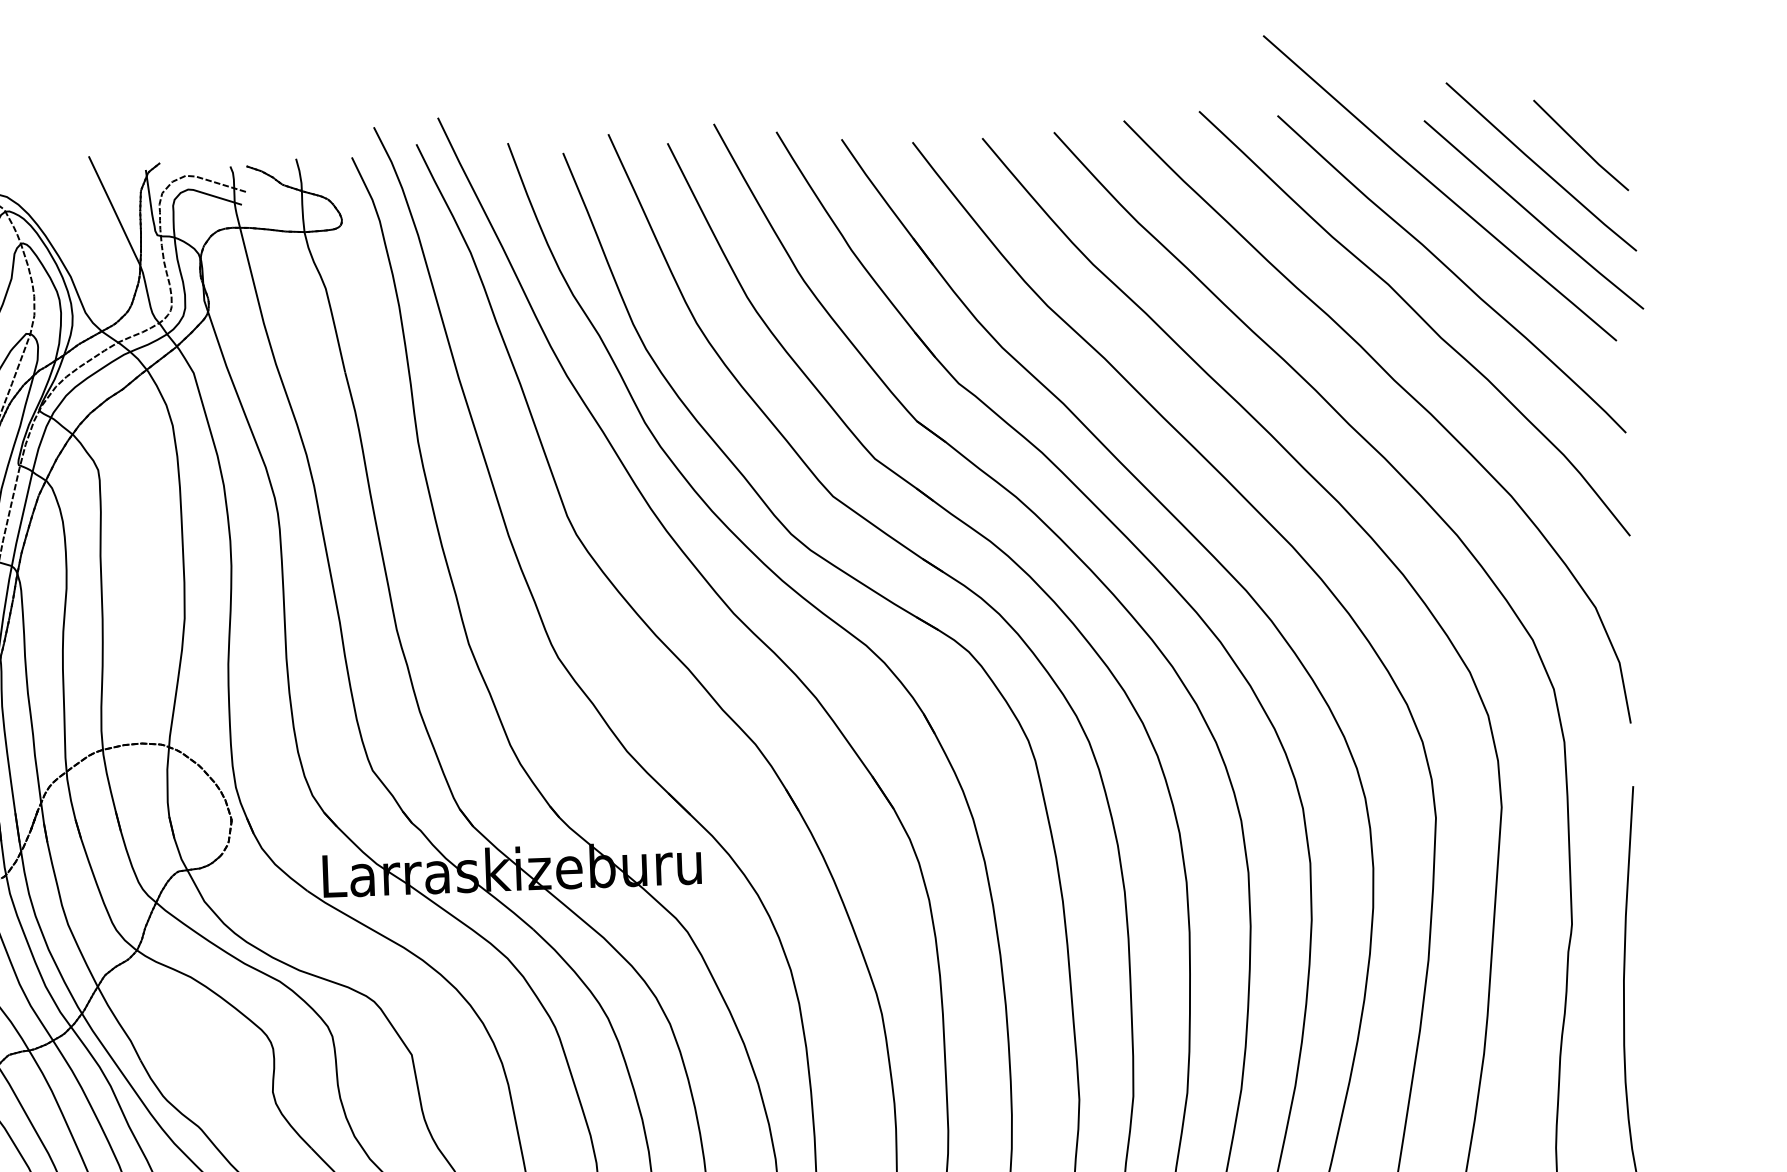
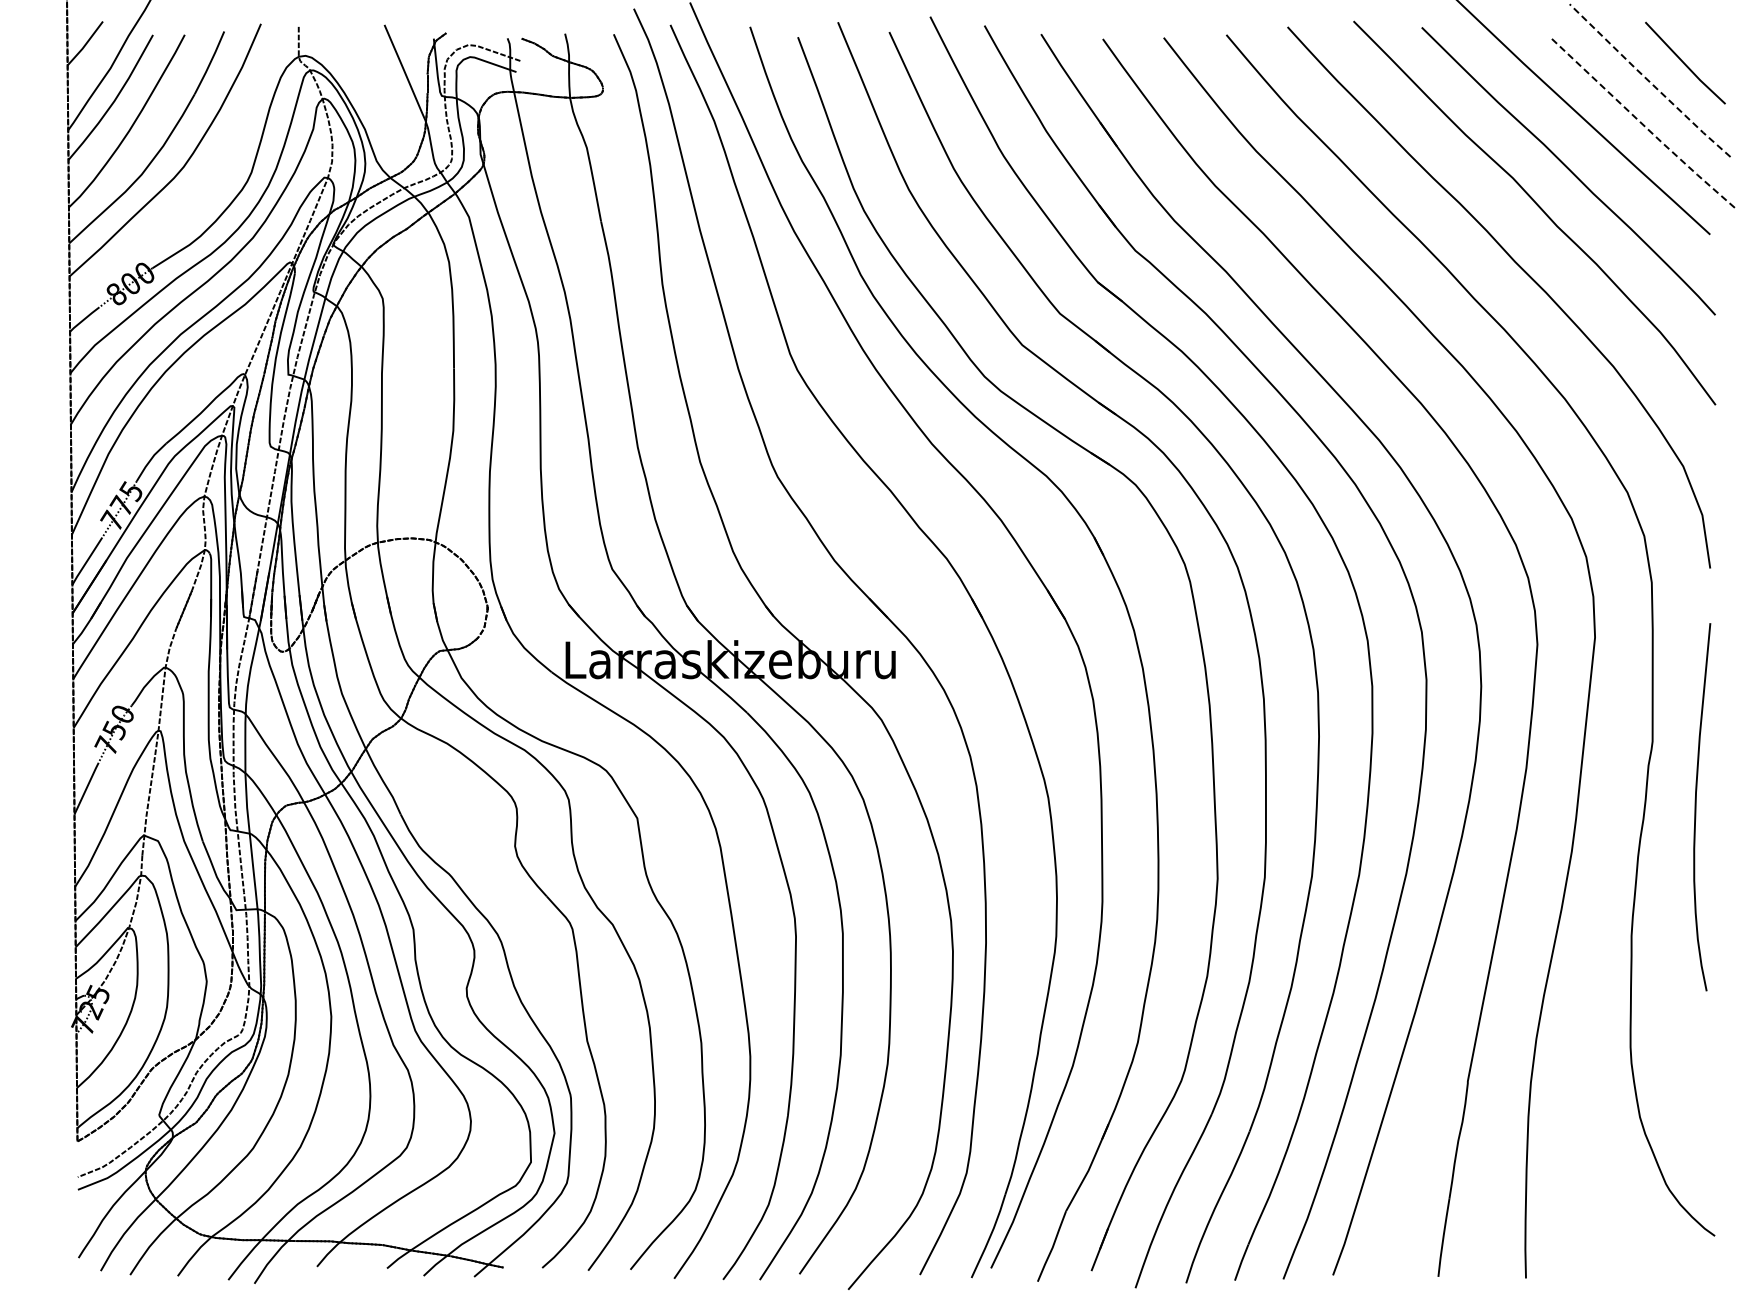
line: (1540, 167) -> (1649, 81), solid -> dashed
line: (1534, 216) -> (1642, 123), solid -> dashed

